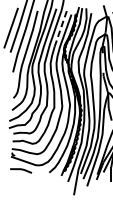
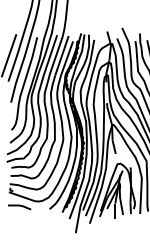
line: (60, 27) -> (61, 55), dashed -> solid

